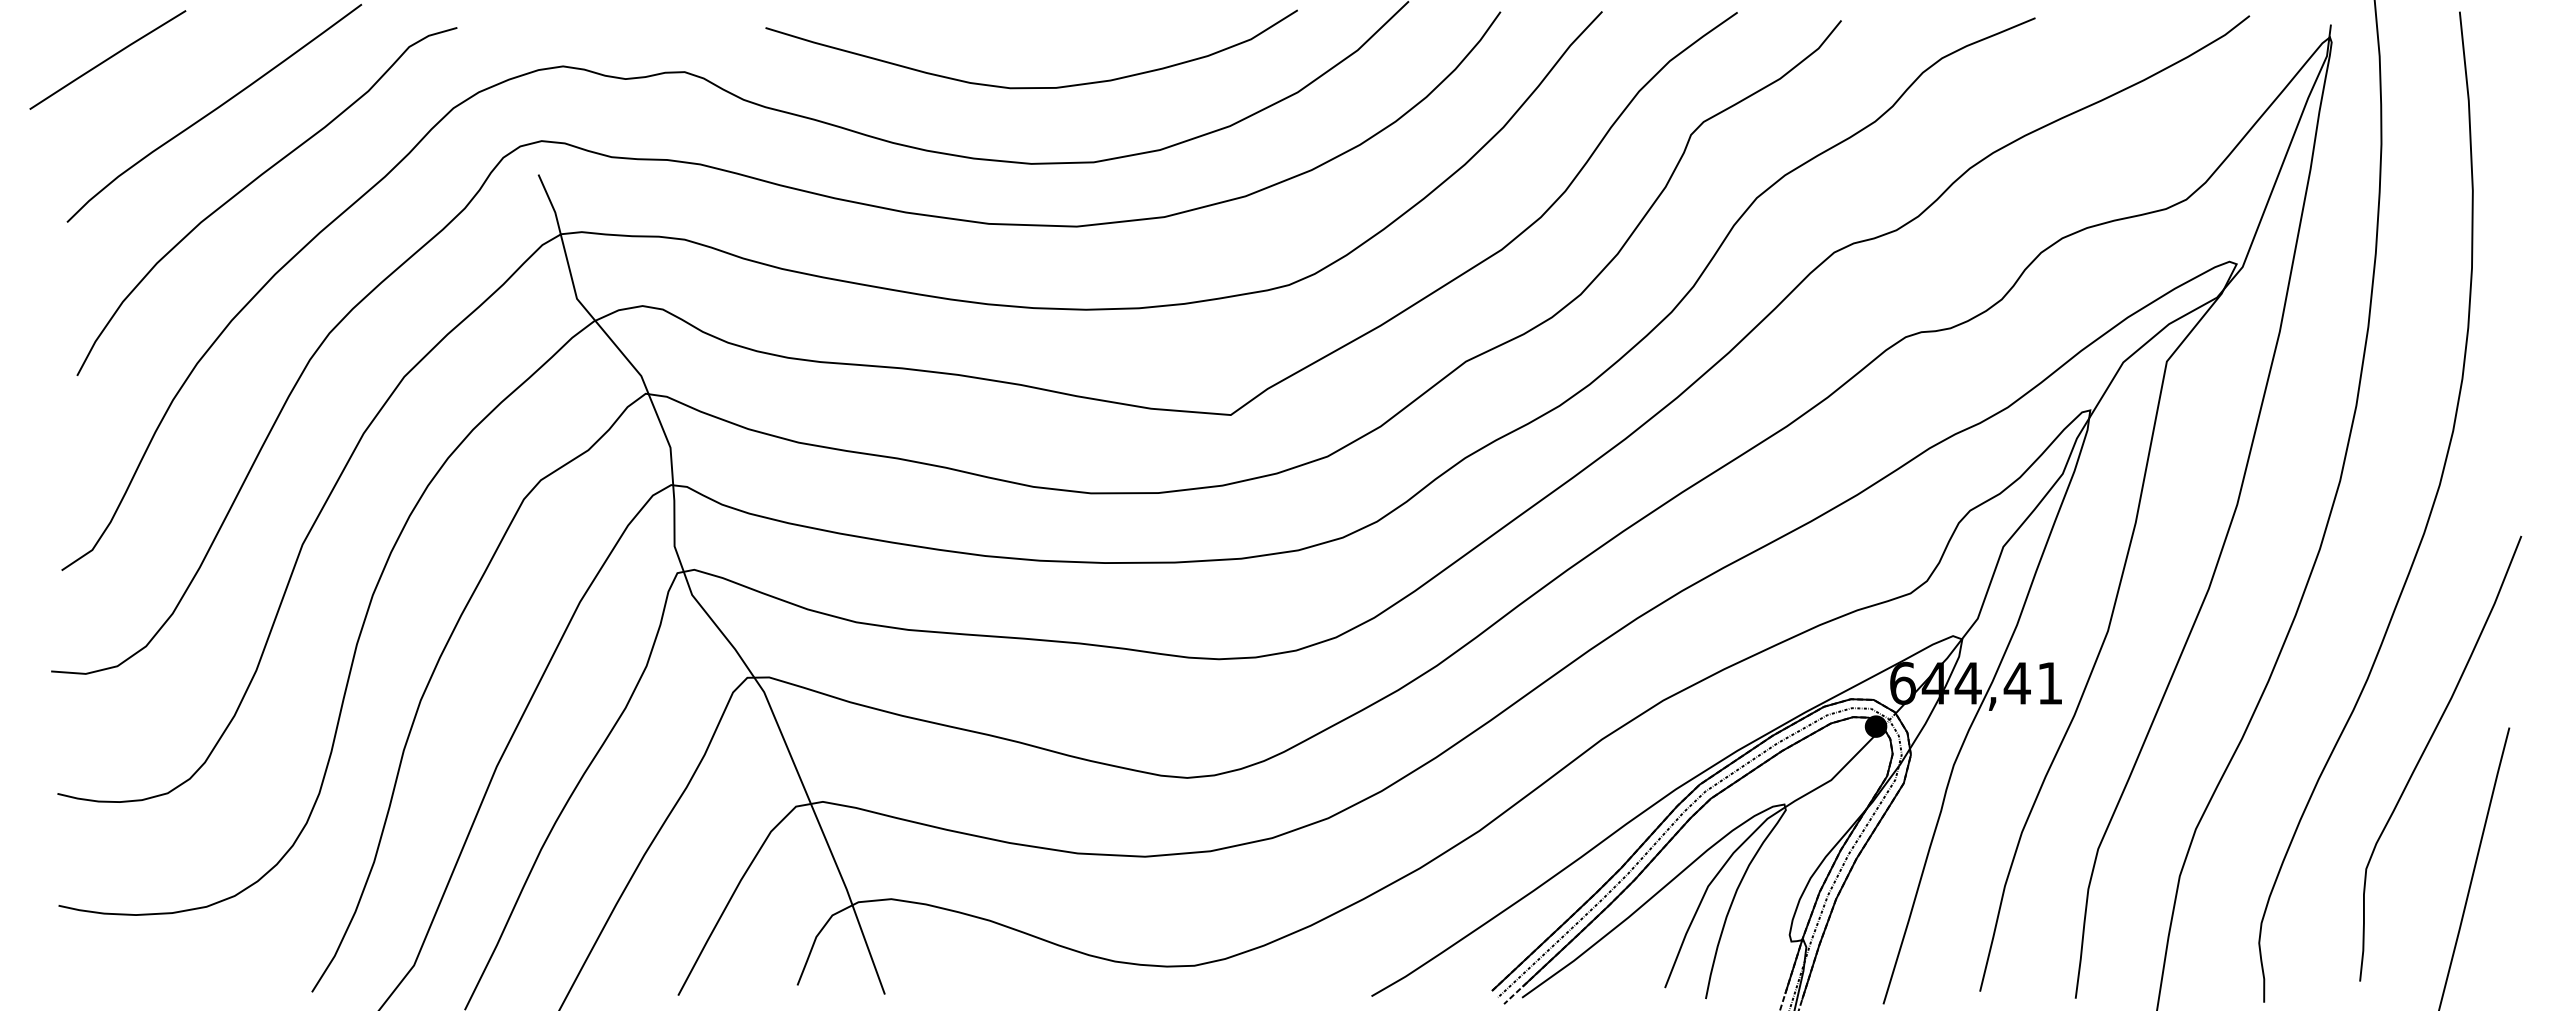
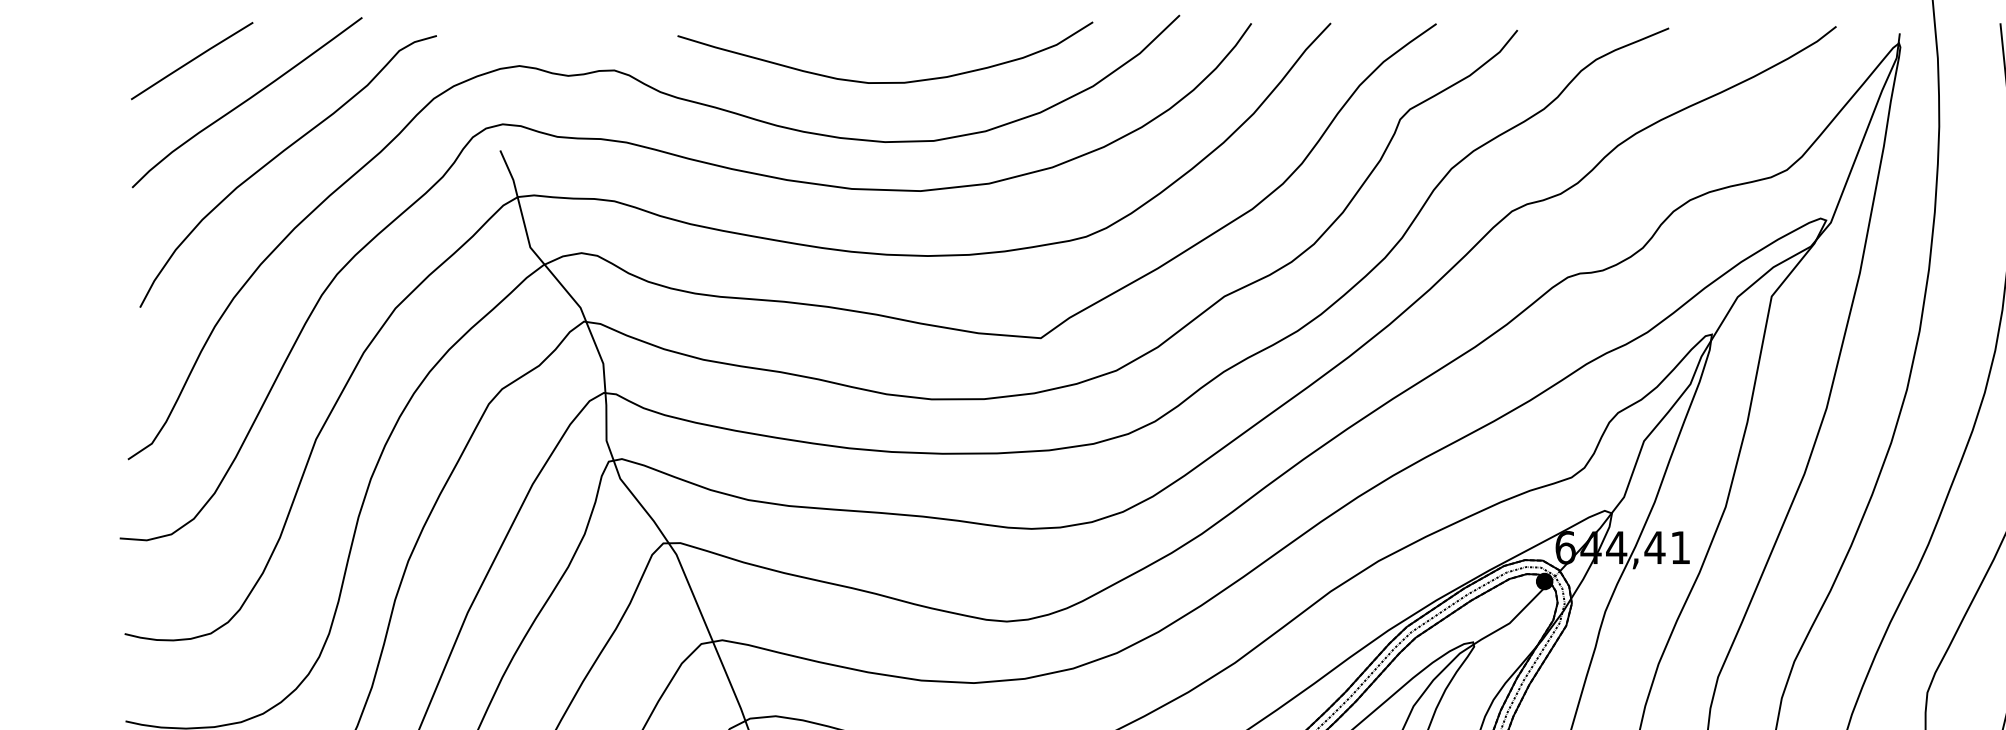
line: (107, 59) -> (191, 60), moved

